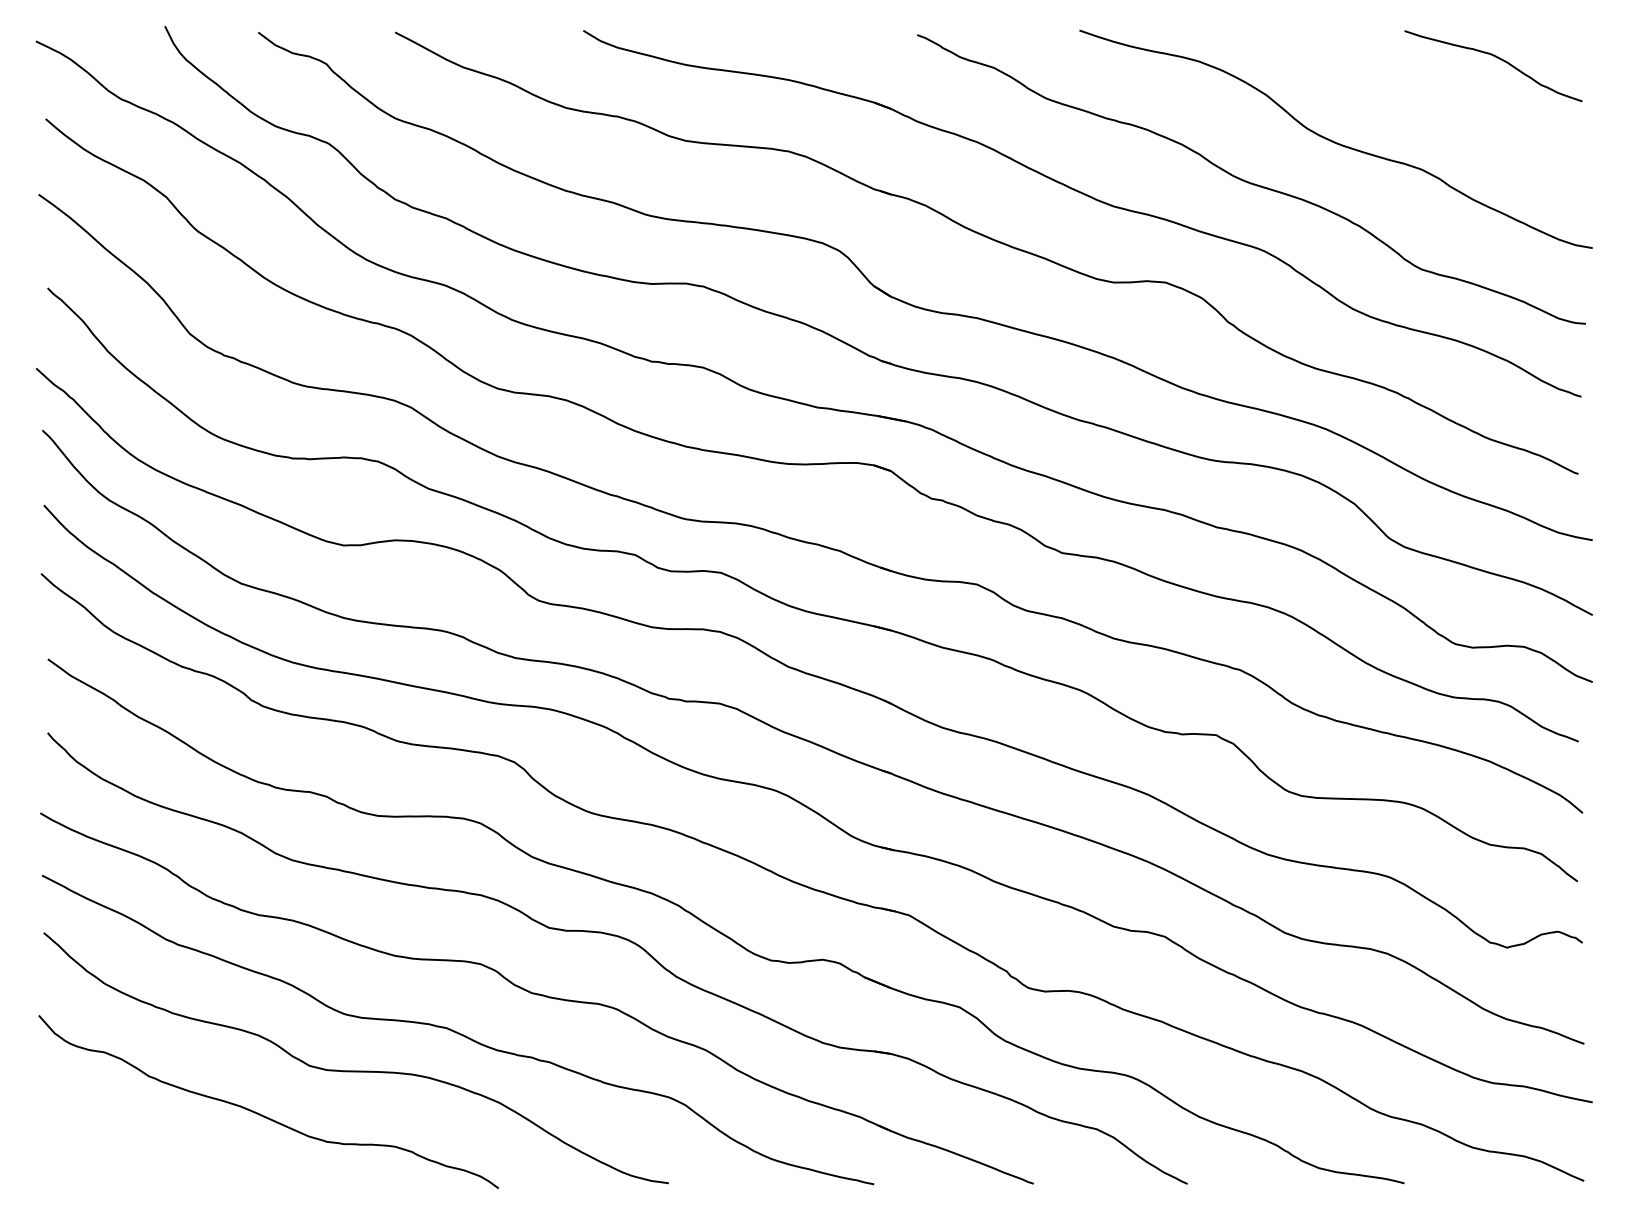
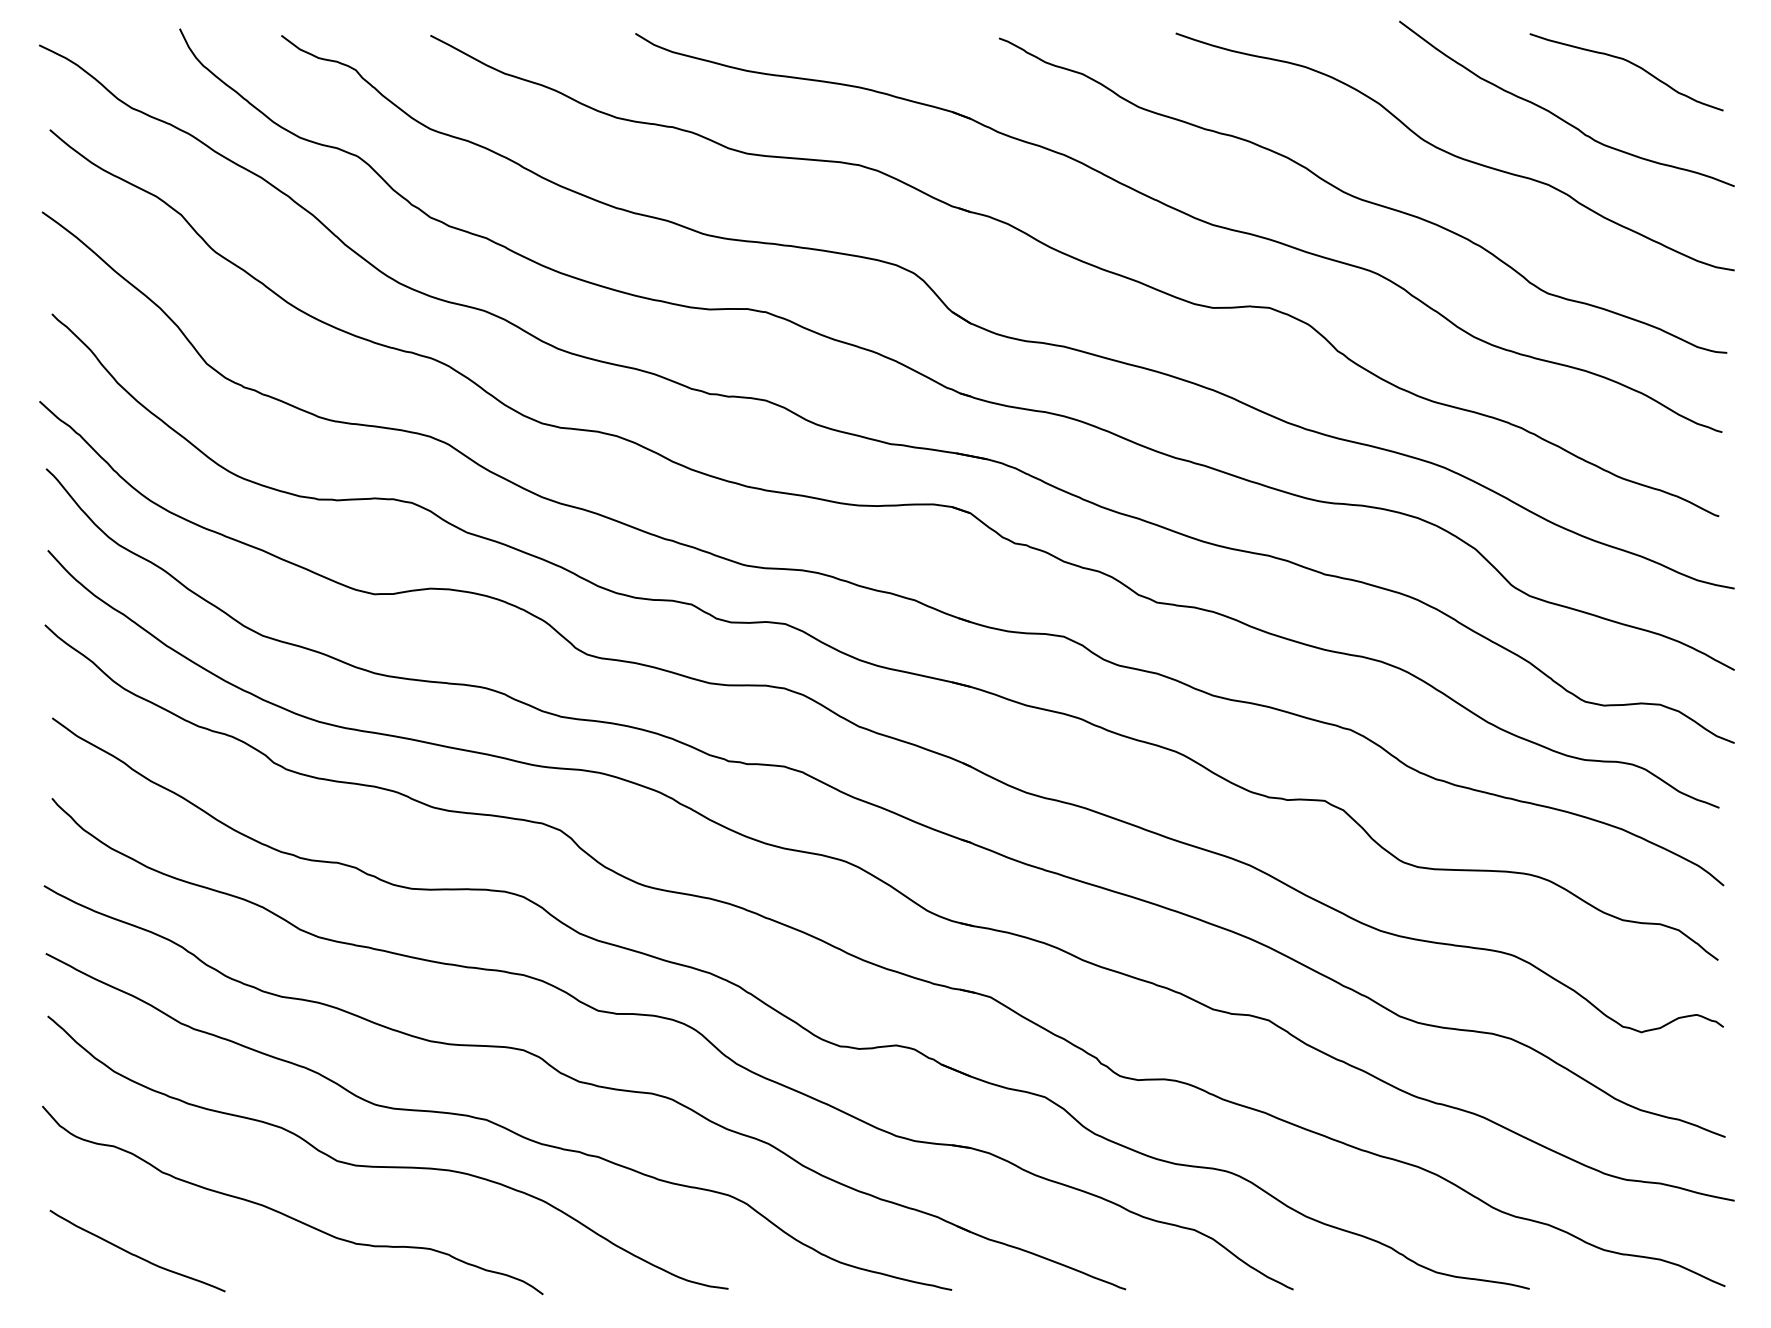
curve: (1431, 106) -> (1559, 116), added
curve: (124, 1151) -> (135, 1254), added

